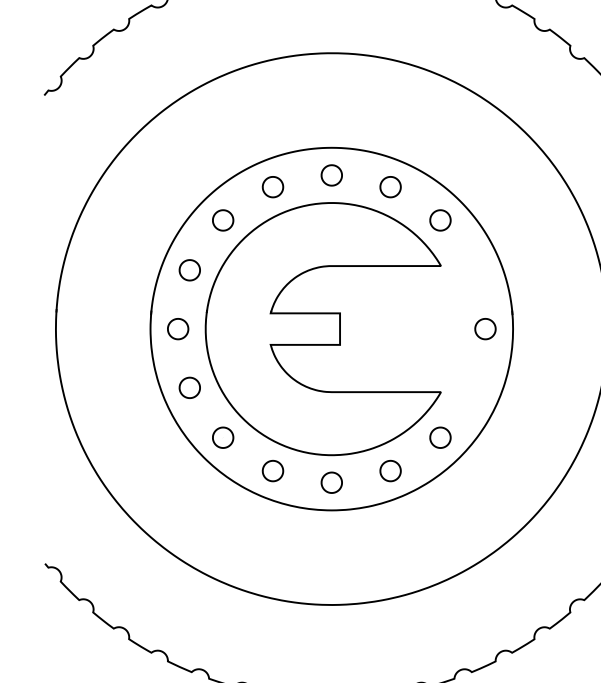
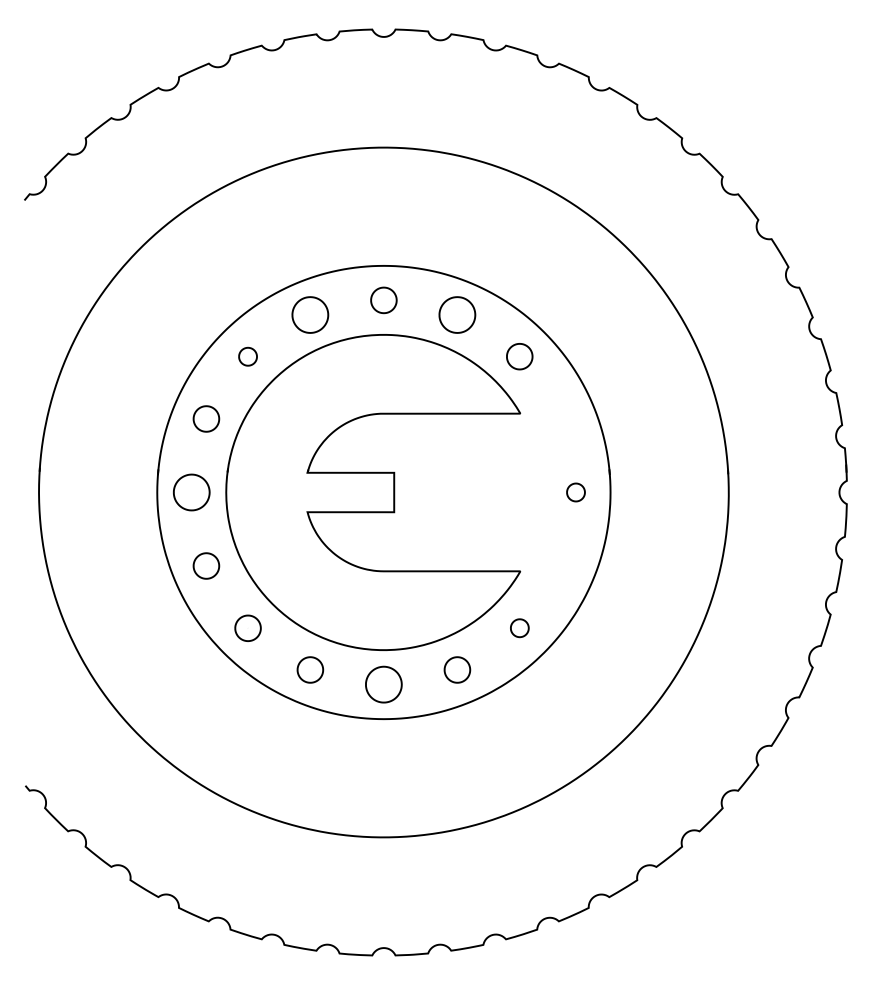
part: (273, 186) -> (310, 314), size x1.4
part: (390, 186) -> (457, 314), size x1.4
part: (222, 220) -> (247, 356), size x0.7
part: (177, 329) -> (191, 492), size x1.4
part: (485, 329) -> (575, 492), size x0.7
part: (440, 437) -> (519, 627), size x0.7
part: (331, 482) -> (383, 684), size x1.4

